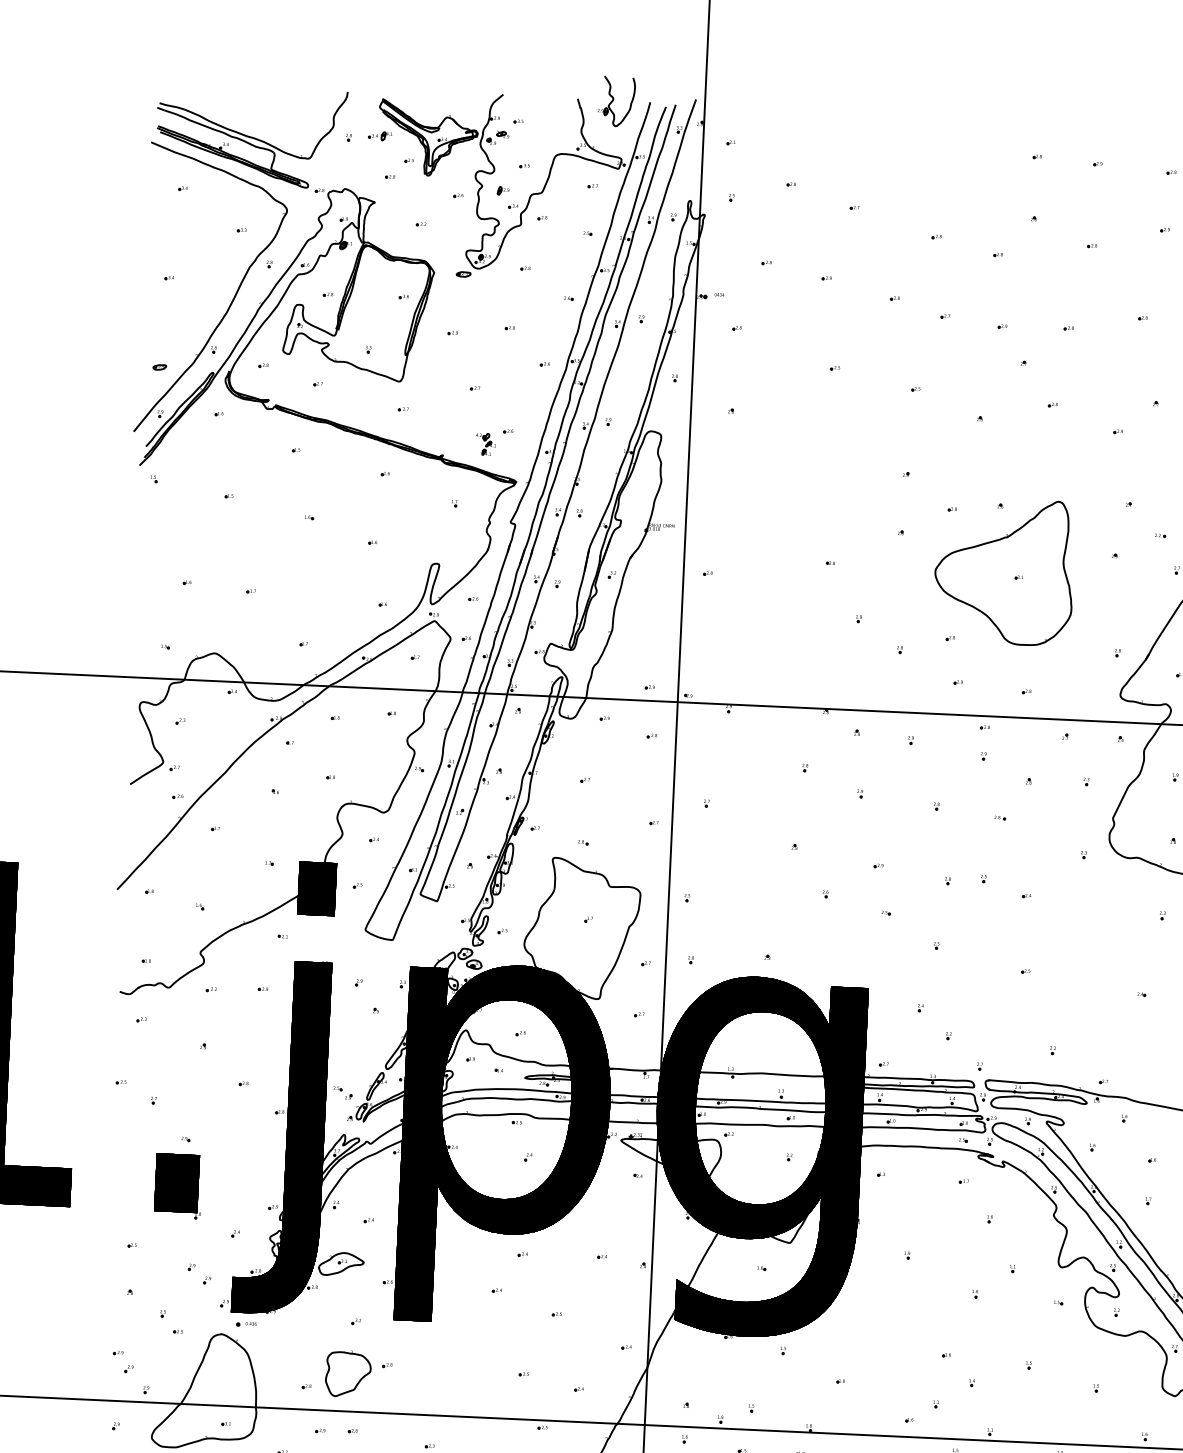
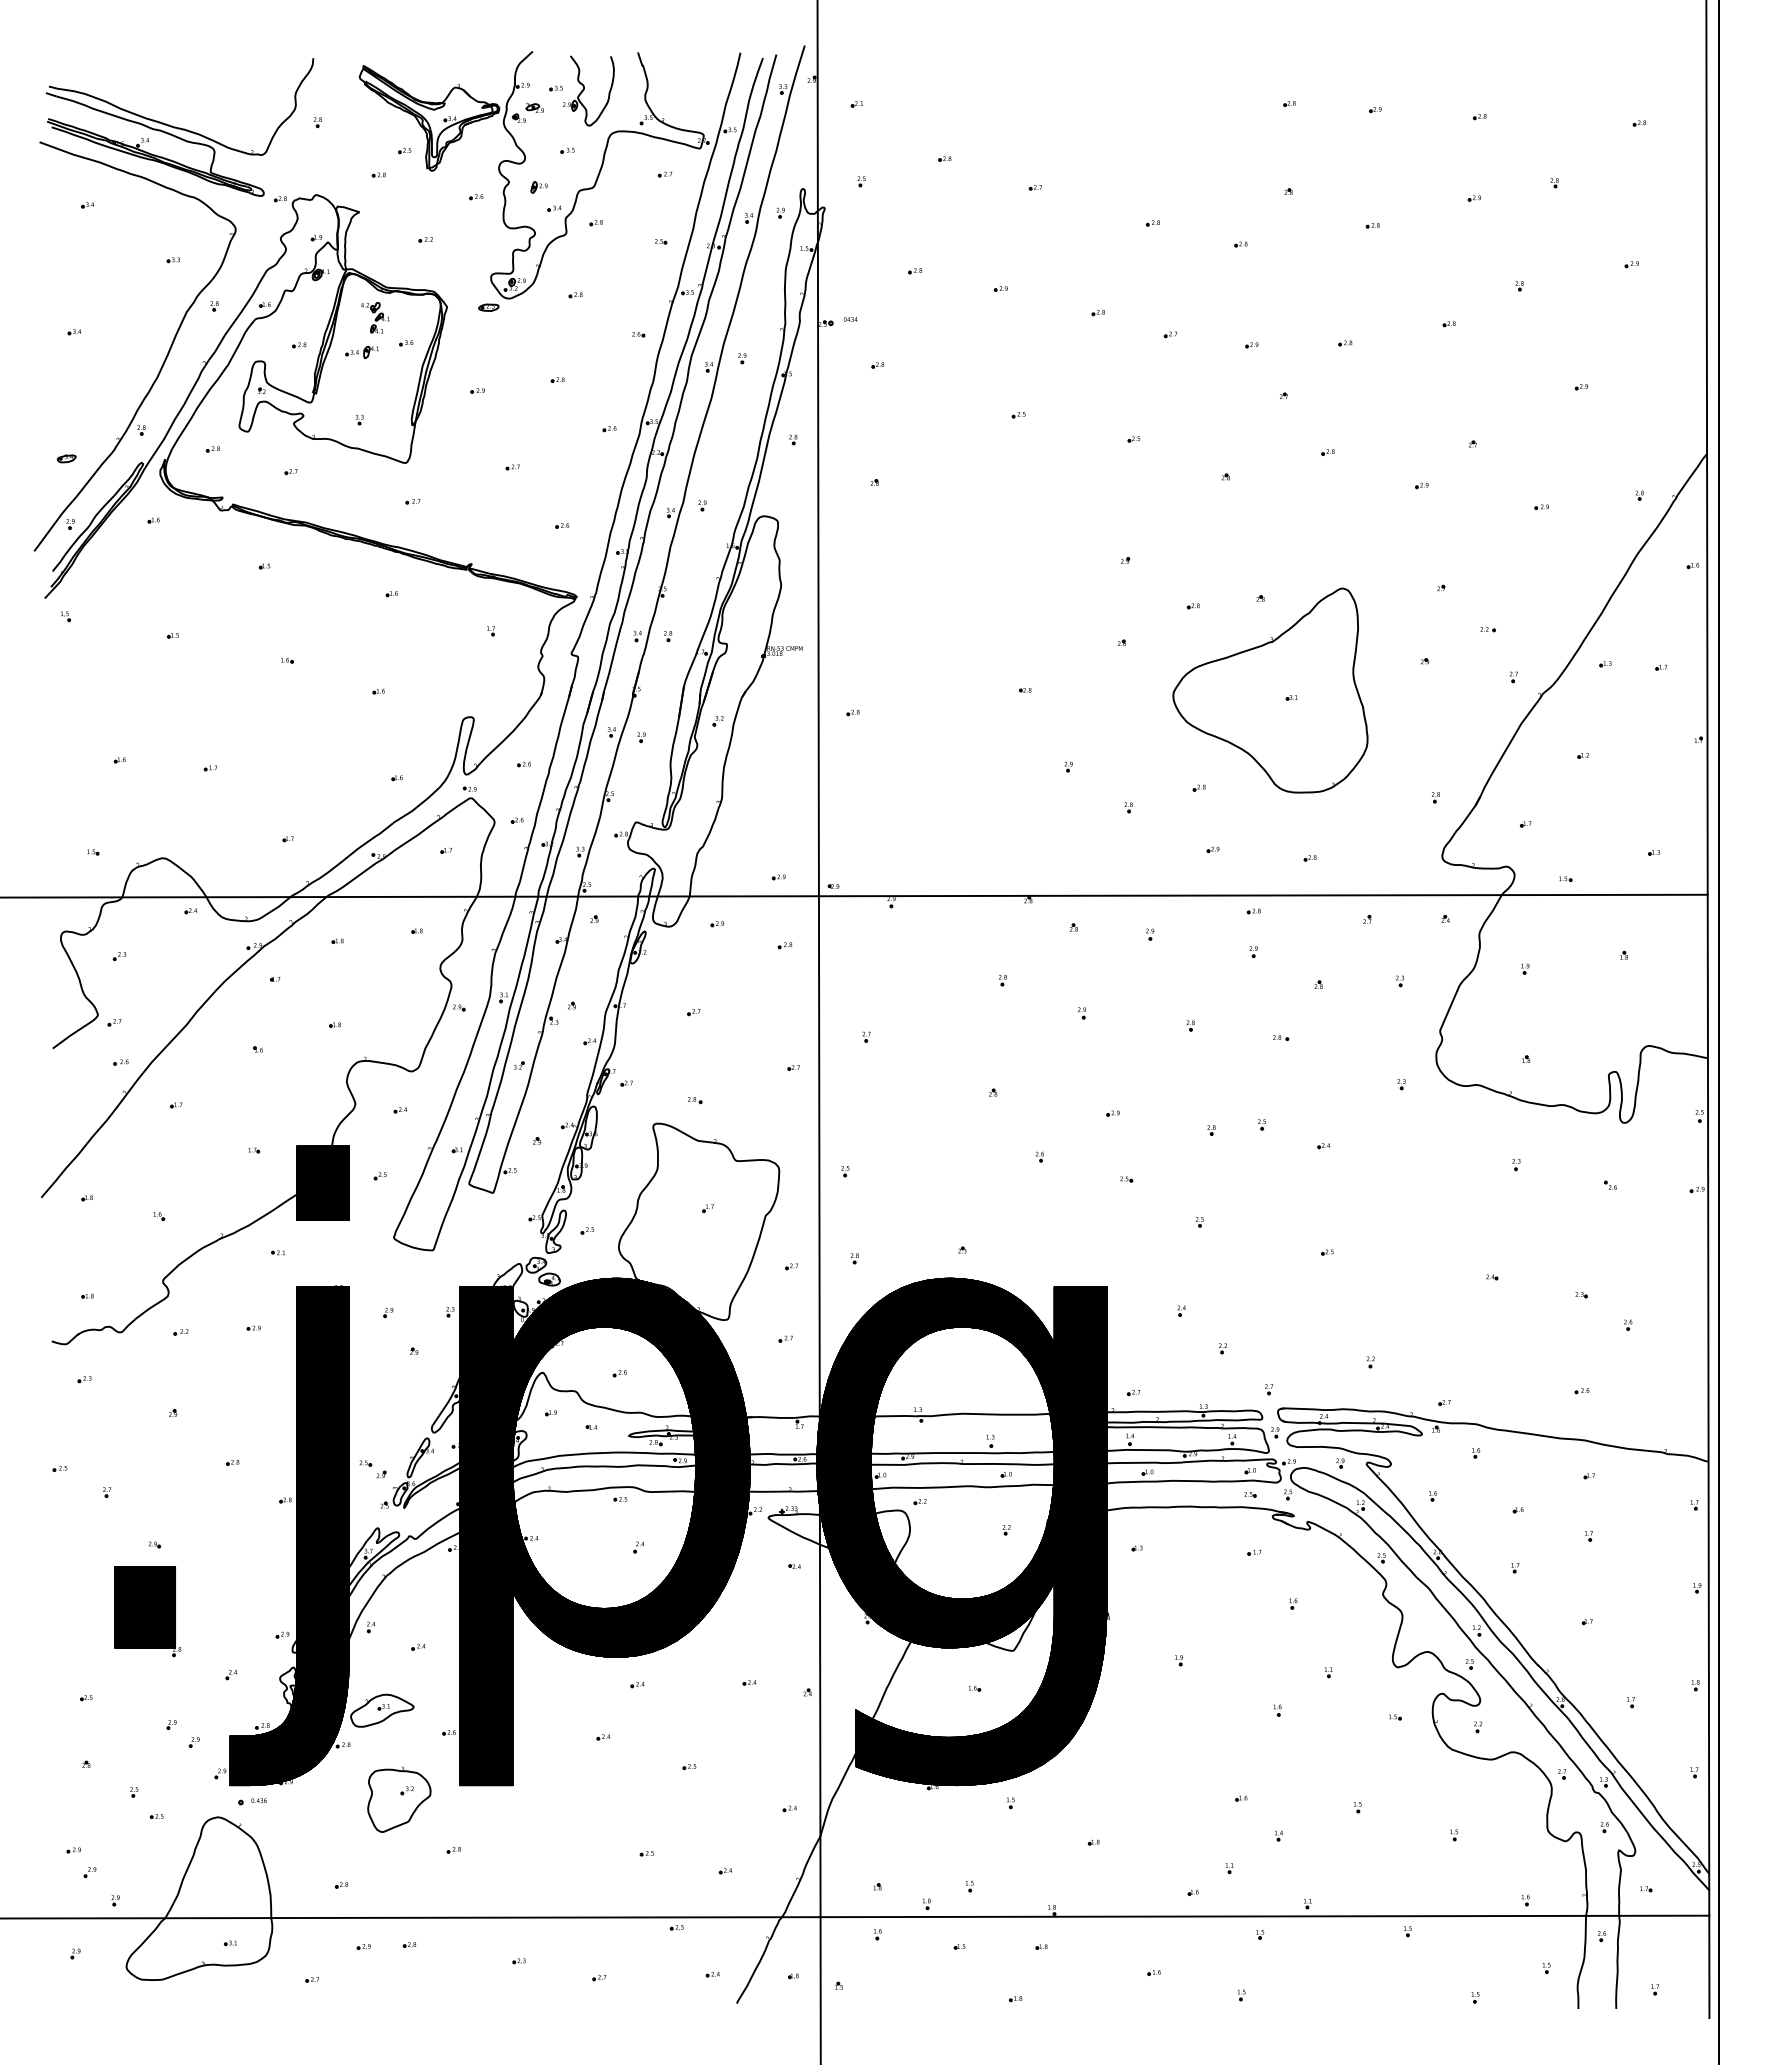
part: (616, 101) -> (588, 90), moved
part: (379, 135) -> (361, 351), moved
part: (485, 444) -> (375, 317), moved
part: (348, 1373) -> (399, 1799), moved

